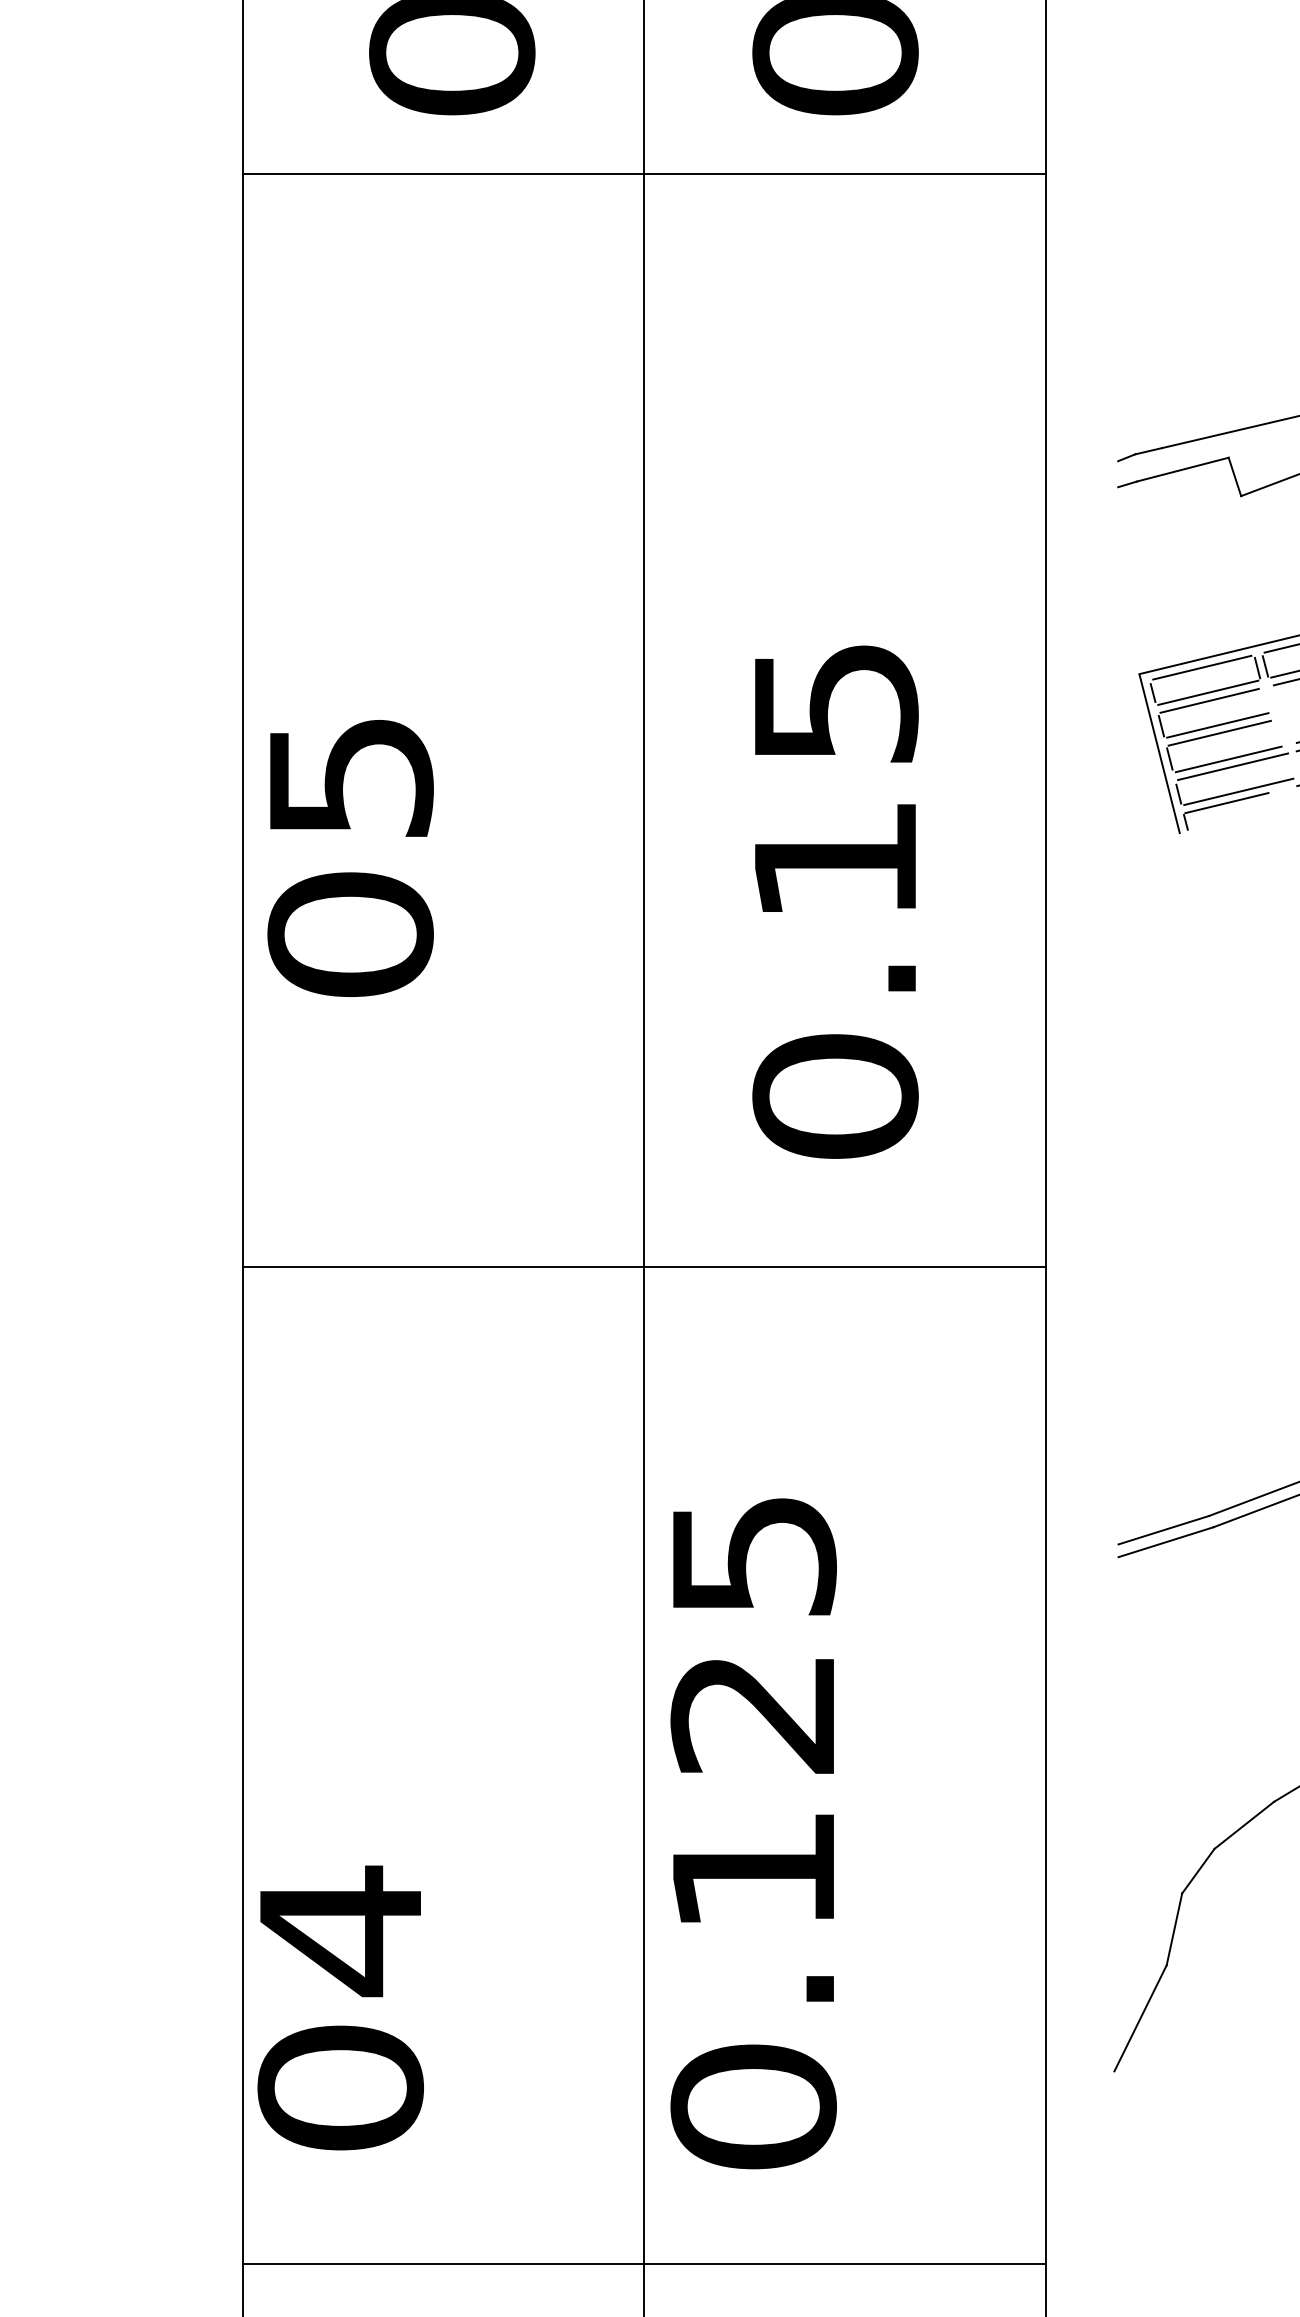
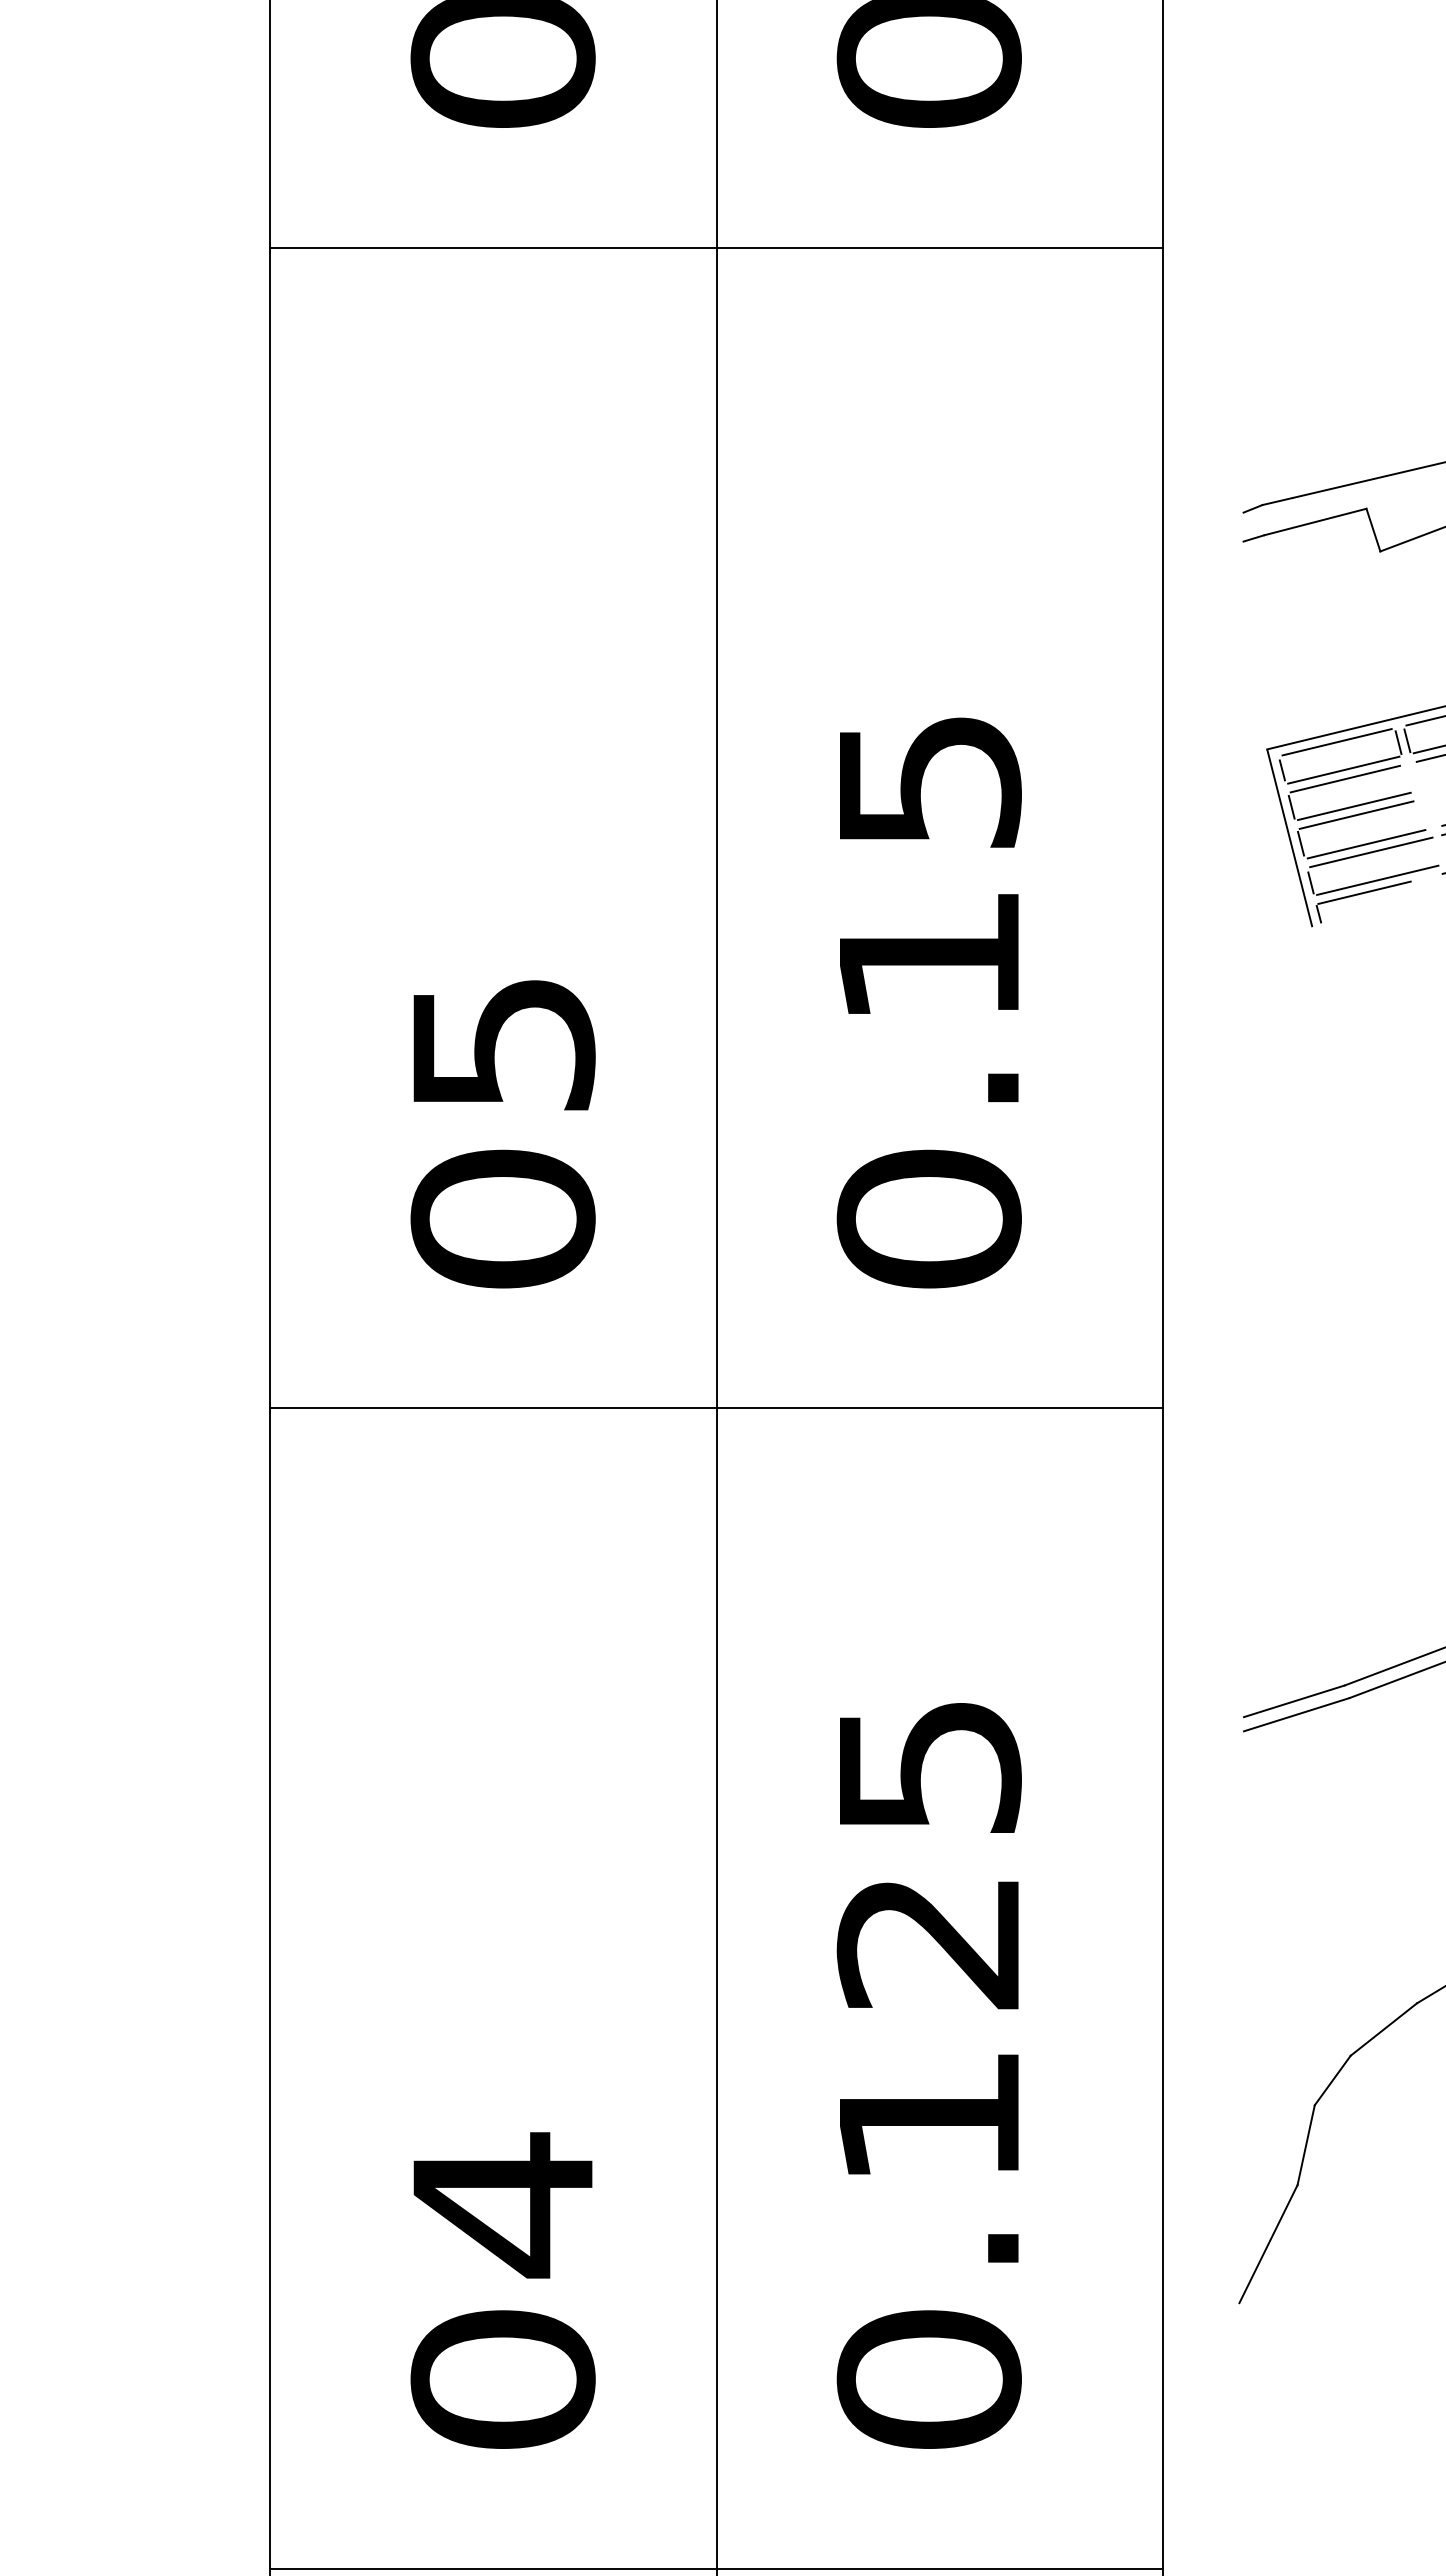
line: (644, 174) -> (716, 247), moved
text: (350, 858) -> (502, 1134), moved
text: (752, 1833) -> (928, 2075), moved
text: (340, 2007) -> (502, 2290), moved
line: (644, 2263) -> (716, 2568), moved

